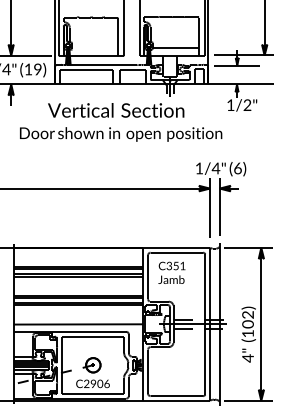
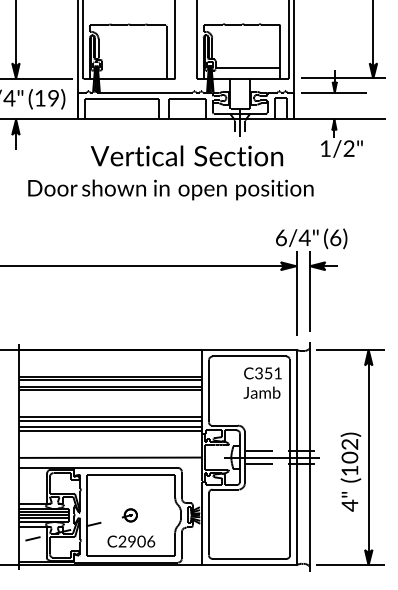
text: (115, 110) -> (186, 155), moved
text: (199, 168) -> (281, 237), 1/4" -> 6/4"
text: (171, 272) -> (262, 382), moved
part: (91, 365) -> (129, 515), size x0.6

